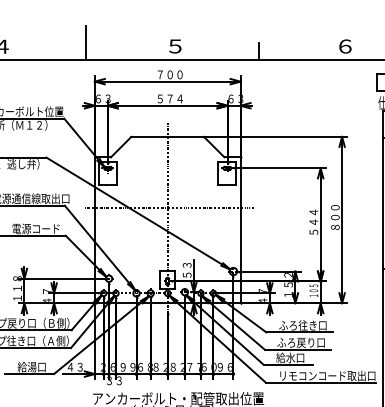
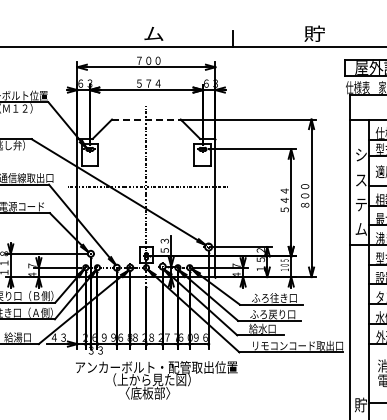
line: (85, 42) -> (68, 30), removed
text: (175, 45) -> (153, 33), ５ -> ム
text: (345, 45) -> (314, 33), ６ -> 貯
line: (167, 136) -> (146, 119), solid -> dashed

